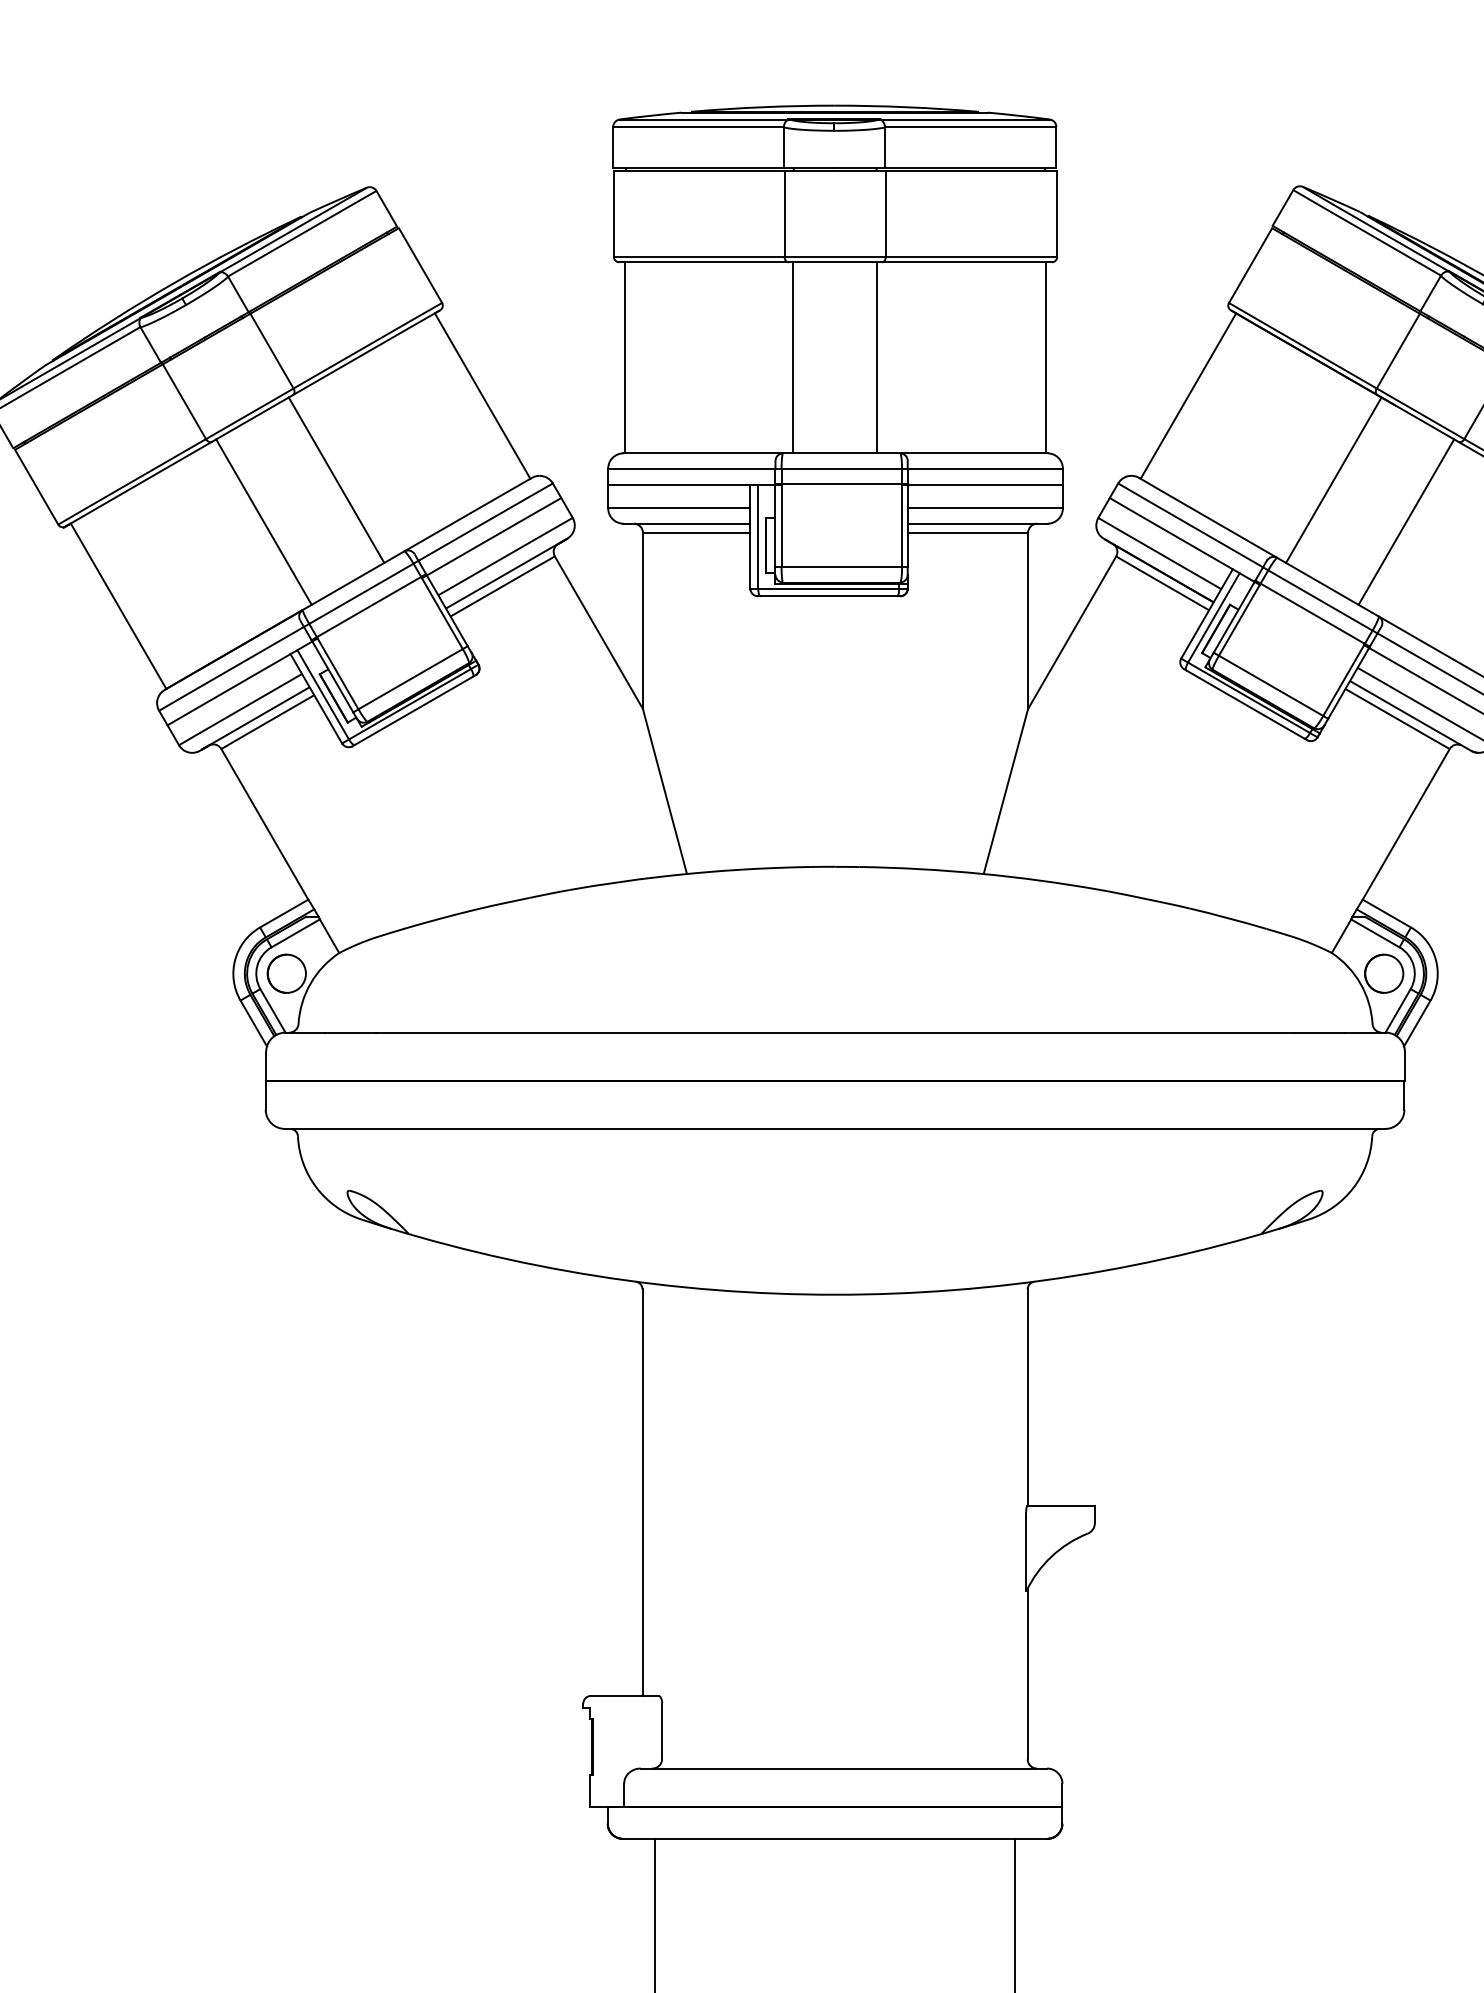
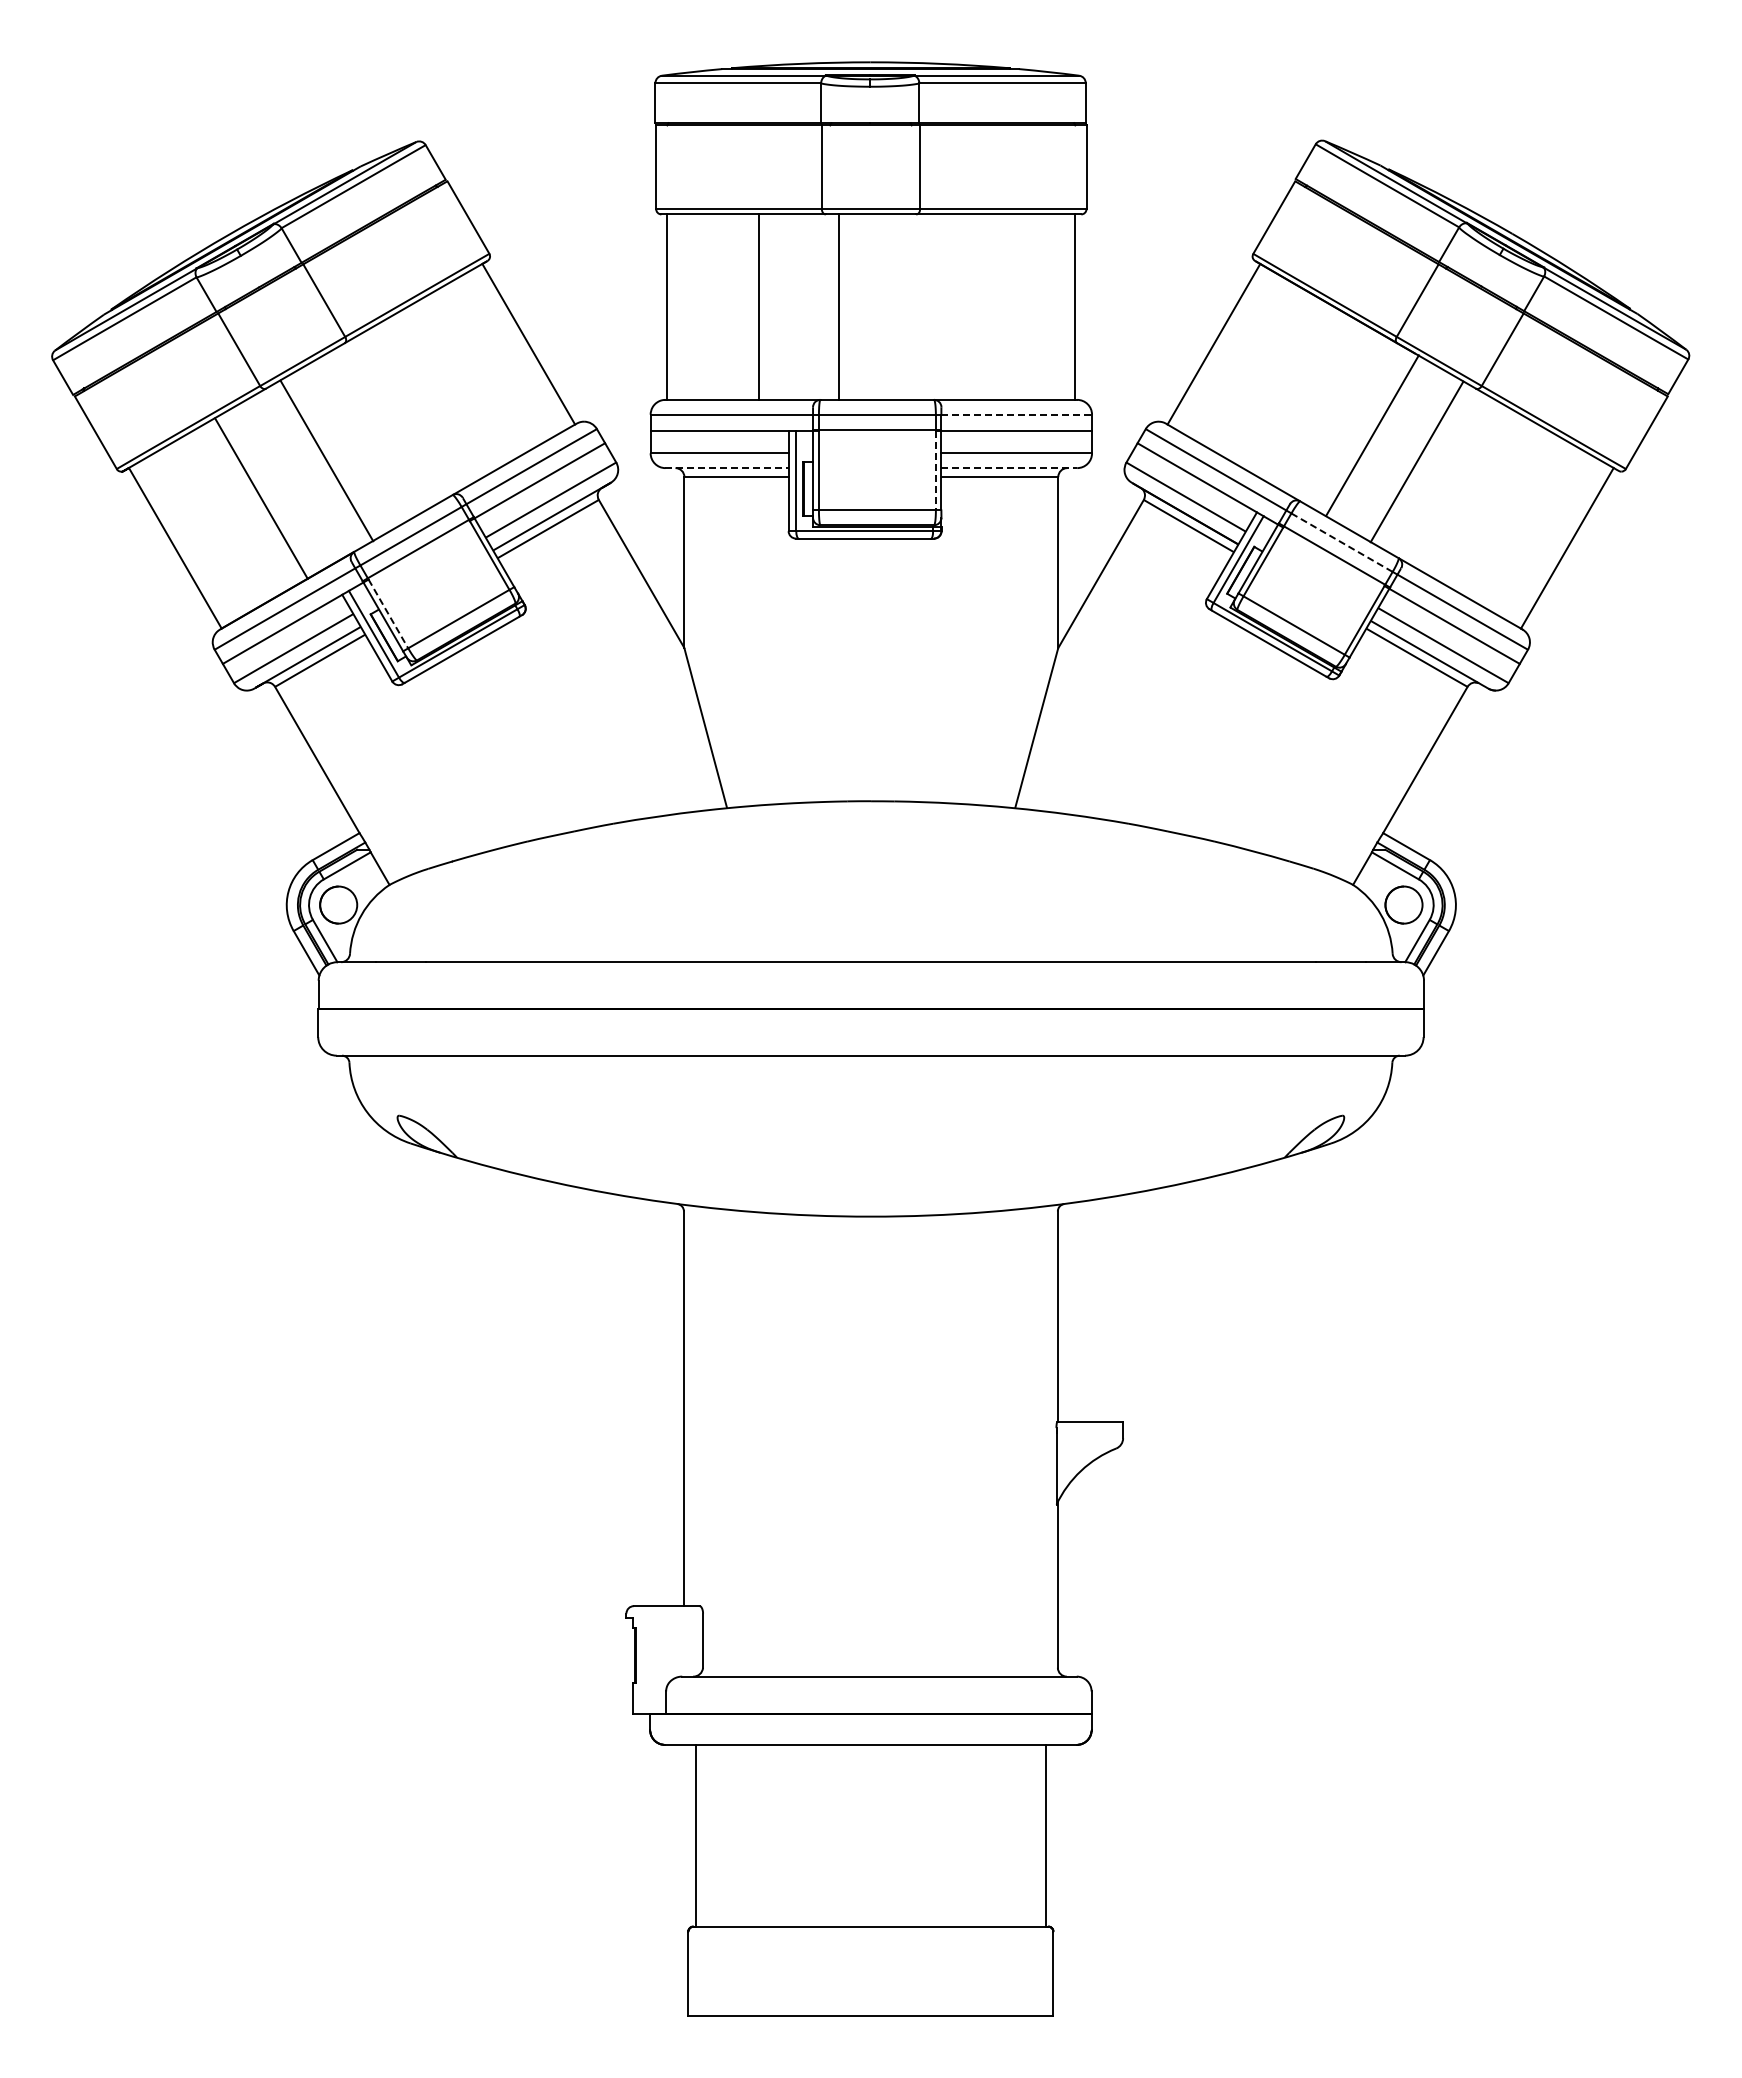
line: (793, 357) -> (759, 306), moved
line: (876, 357) -> (838, 306), moved
line: (986, 468) -> (1017, 414), solid -> dashed
line: (336, 479) -> (326, 460), moved
line: (1333, 479) -> (1416, 461), moved
line: (264, 522) -> (261, 498), moved
line: (1406, 522) -> (1372, 435), moved
line: (687, 524) -> (727, 468), solid -> dashed
line: (977, 524) -> (1009, 468), solid -> dashed
line: (901, 526) -> (935, 470), solid -> dashed
line: (1319, 600) -> (1341, 542), solid -> dashed
line: (338, 673) -> (388, 613), solid -> dashed

